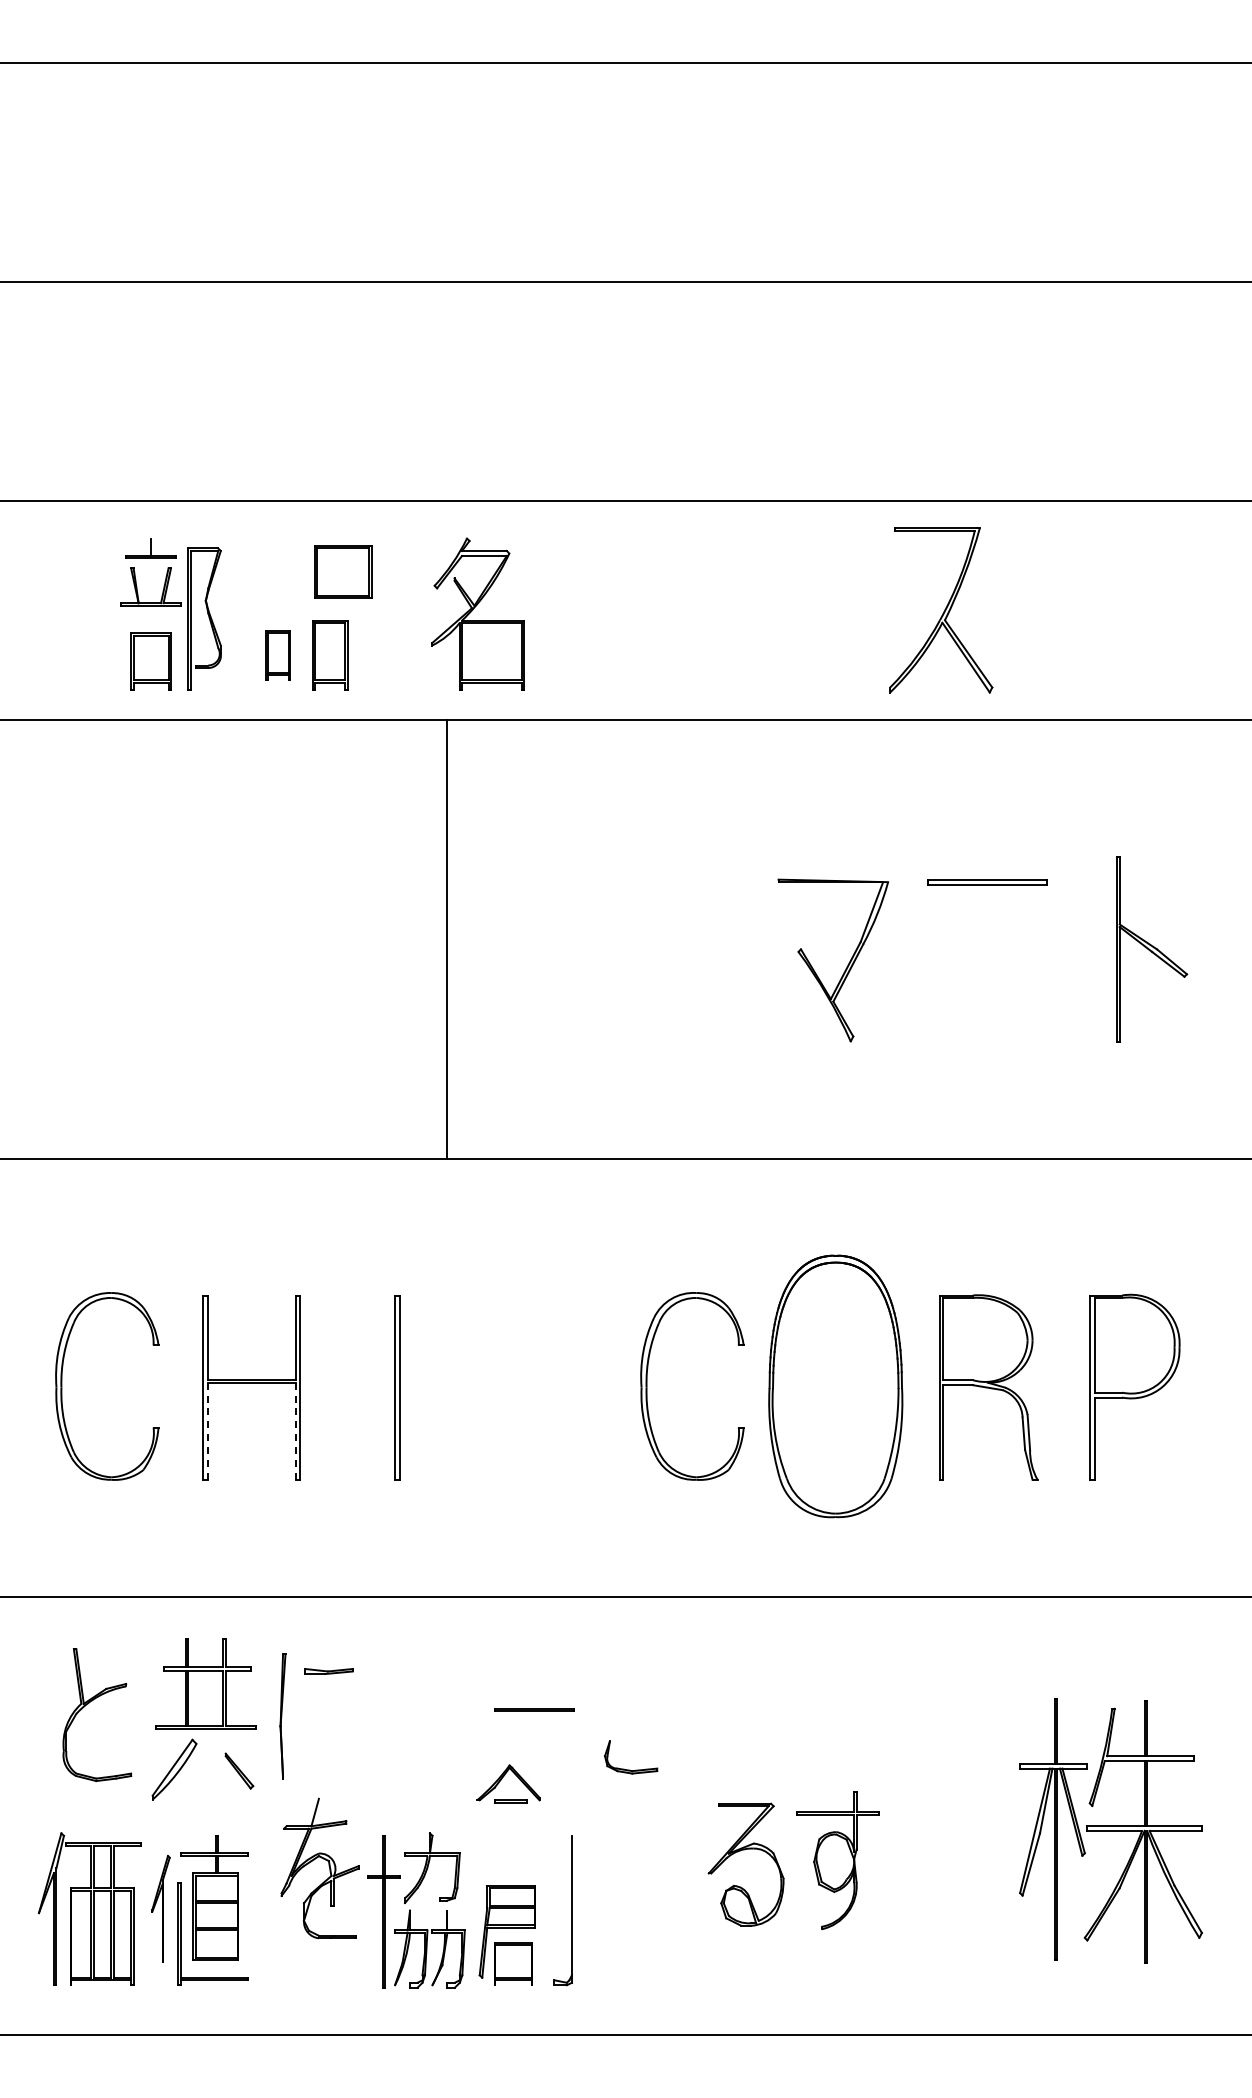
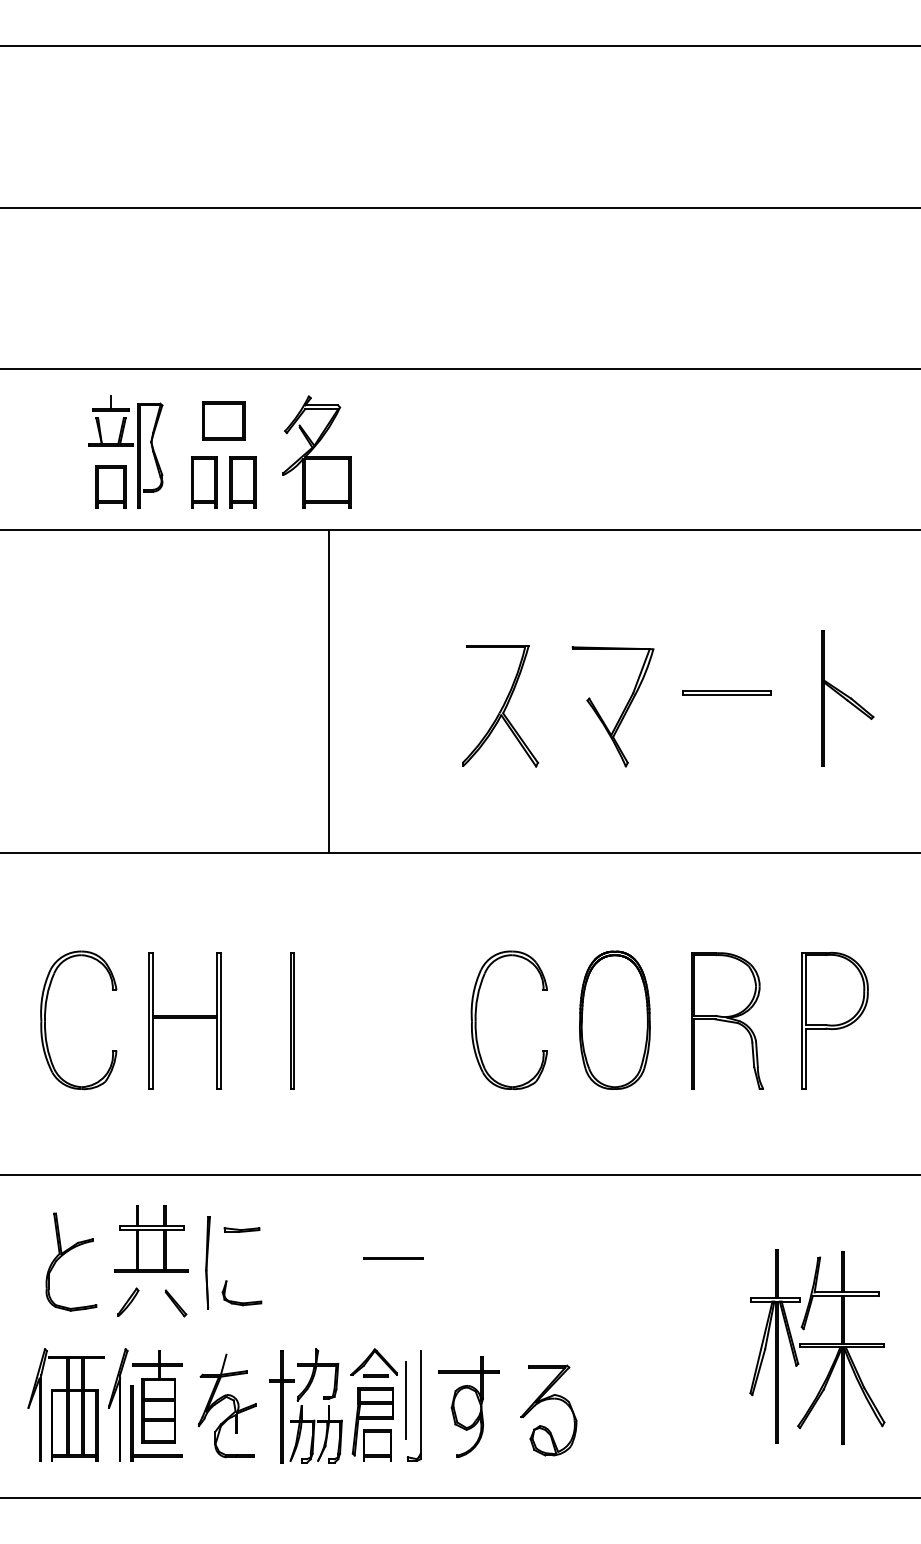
part: (343, 571) -> (223, 420), moved
part: (941, 610) -> (500, 706), moved
part: (477, 613) -> (316, 451), moved
part: (278, 655) -> (204, 482), size x1.43
part: (987, 882) -> (726, 692), moved
part: (835, 1386) -> (614, 1020), size x0.71
line: (208, 1431) -> (153, 1053), dashed -> solid
line: (295, 1431) -> (217, 1053), dashed -> solid
part: (174, 1769) -> (128, 1302), size x0.62
part: (630, 1769) -> (241, 1302), moved
part: (502, 1779) -> (369, 1359), moved
part: (738, 1852) -> (543, 1401), moved
part: (837, 1860) -> (468, 1406), moved
part: (328, 1866) -> (233, 1404), moved
line: (551, 1902) -> (405, 1400), added
part: (160, 1908) -> (117, 1404), size x1.43

